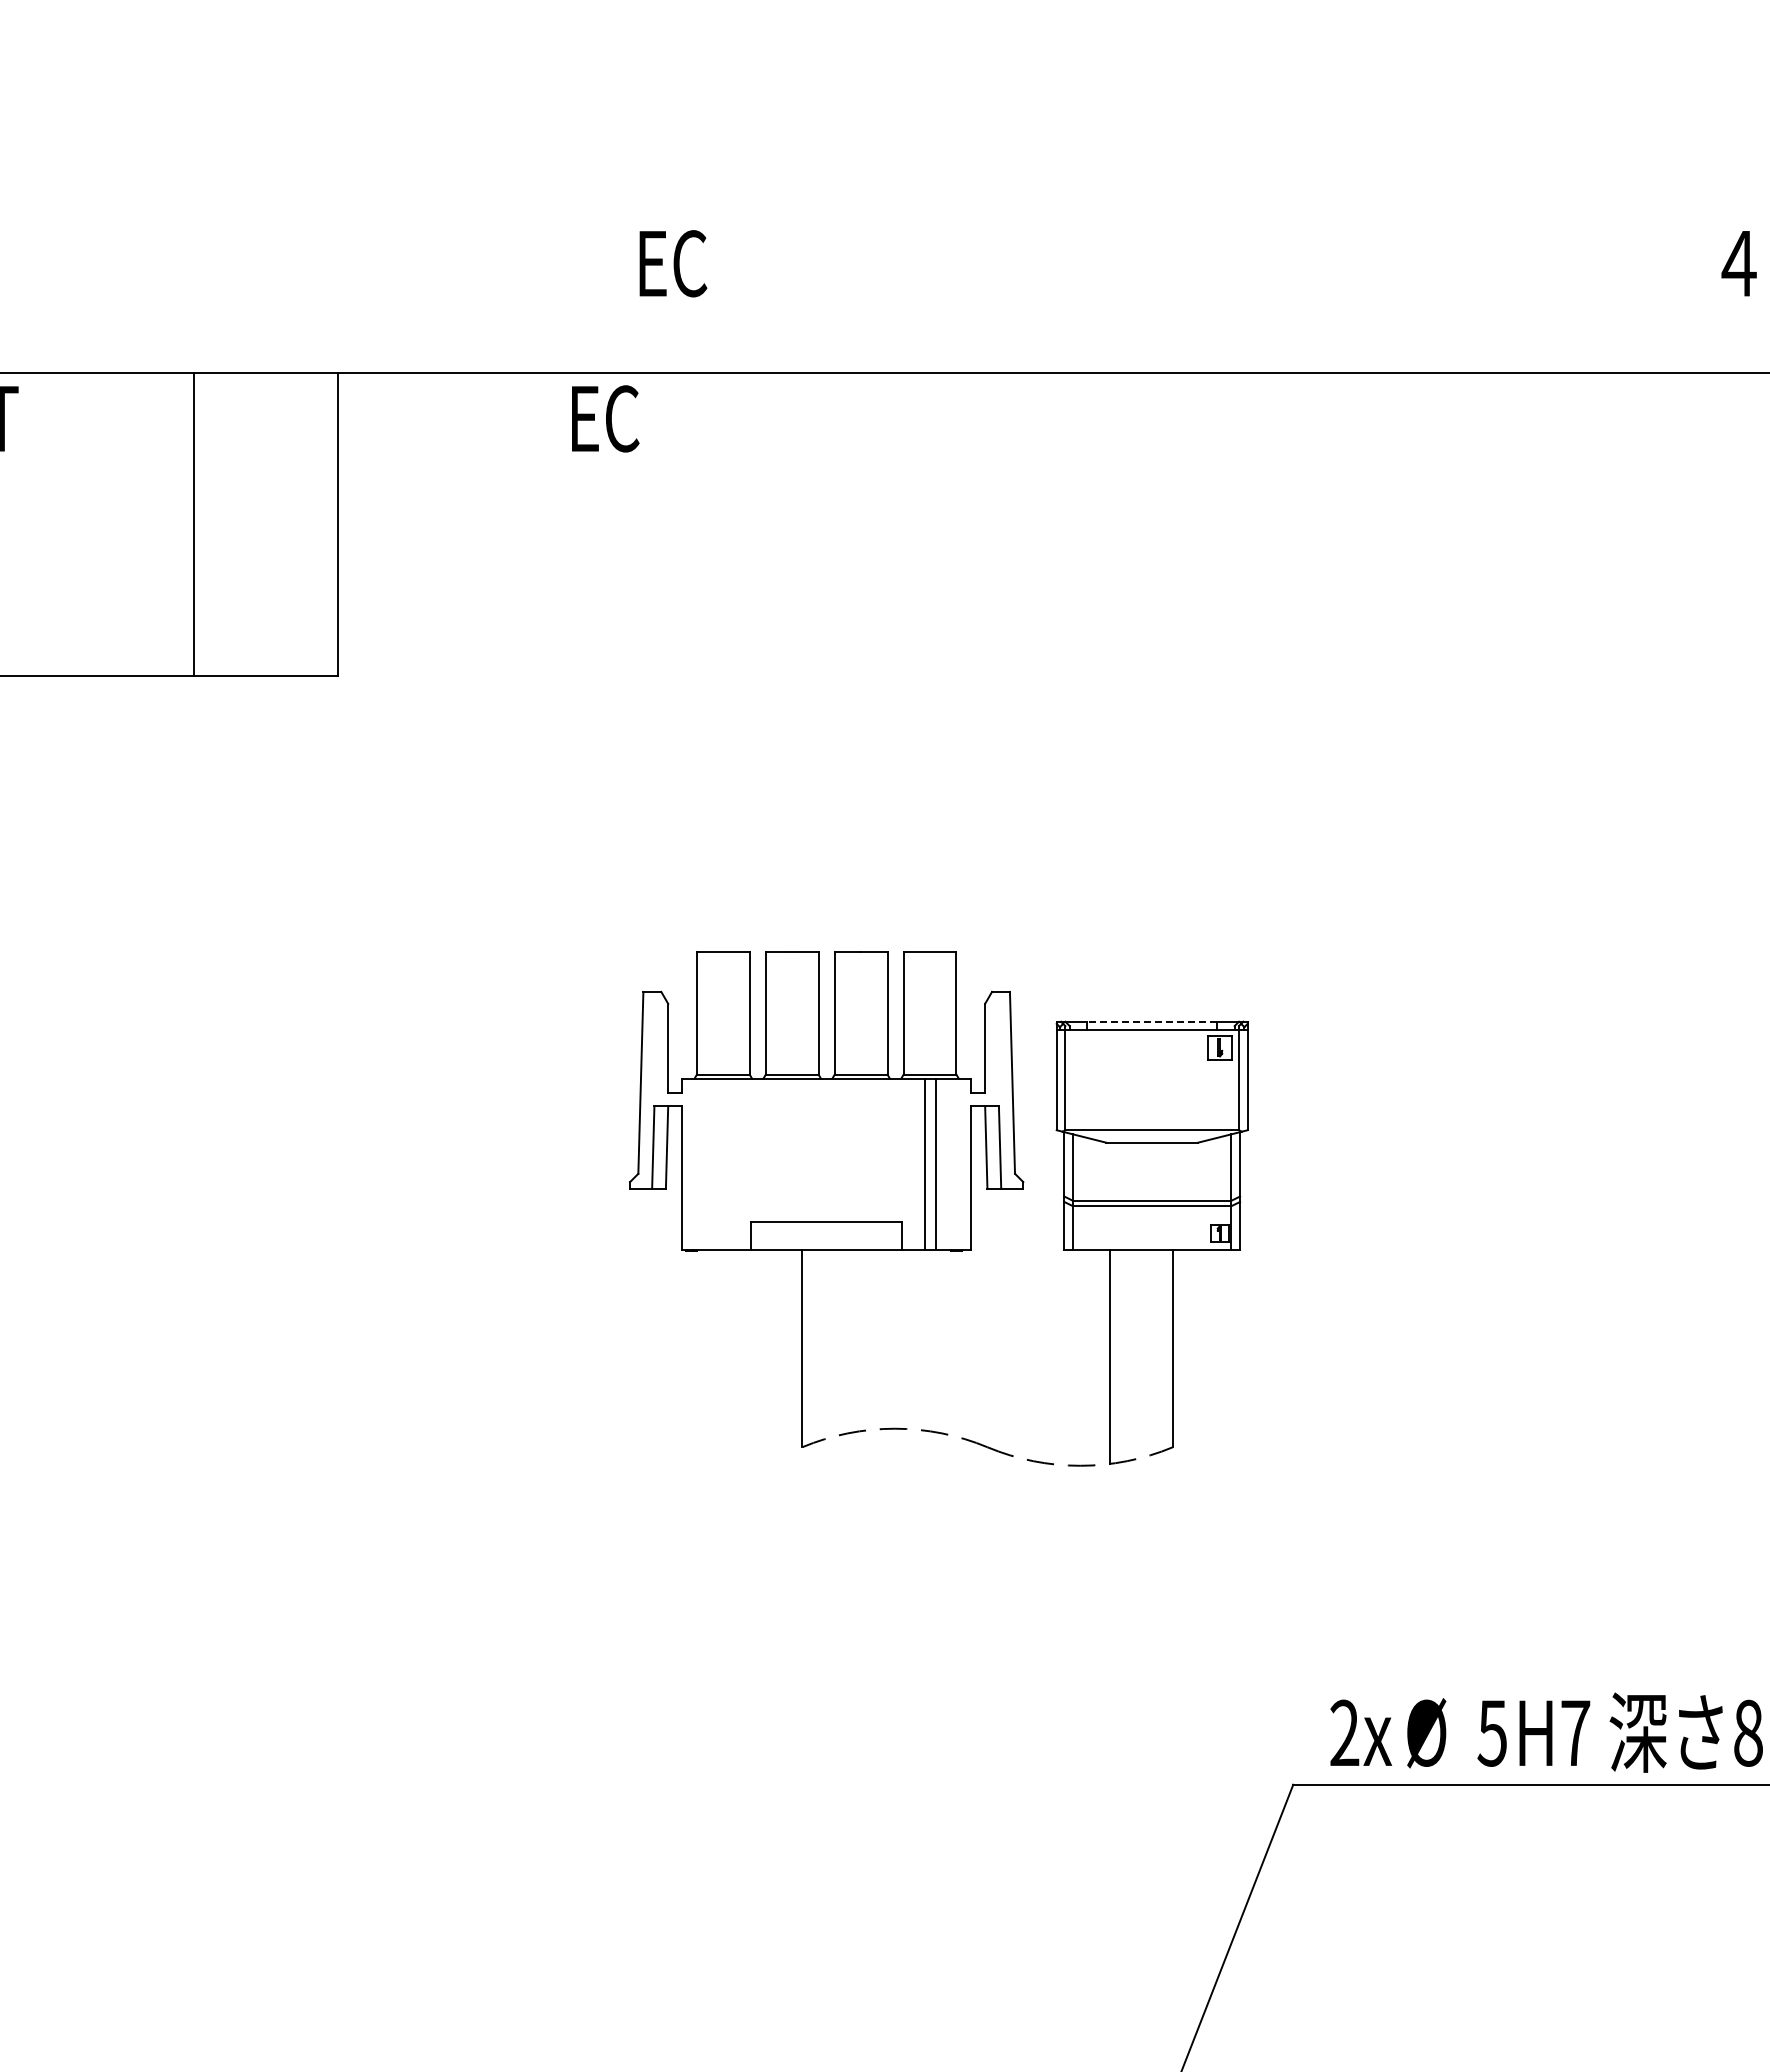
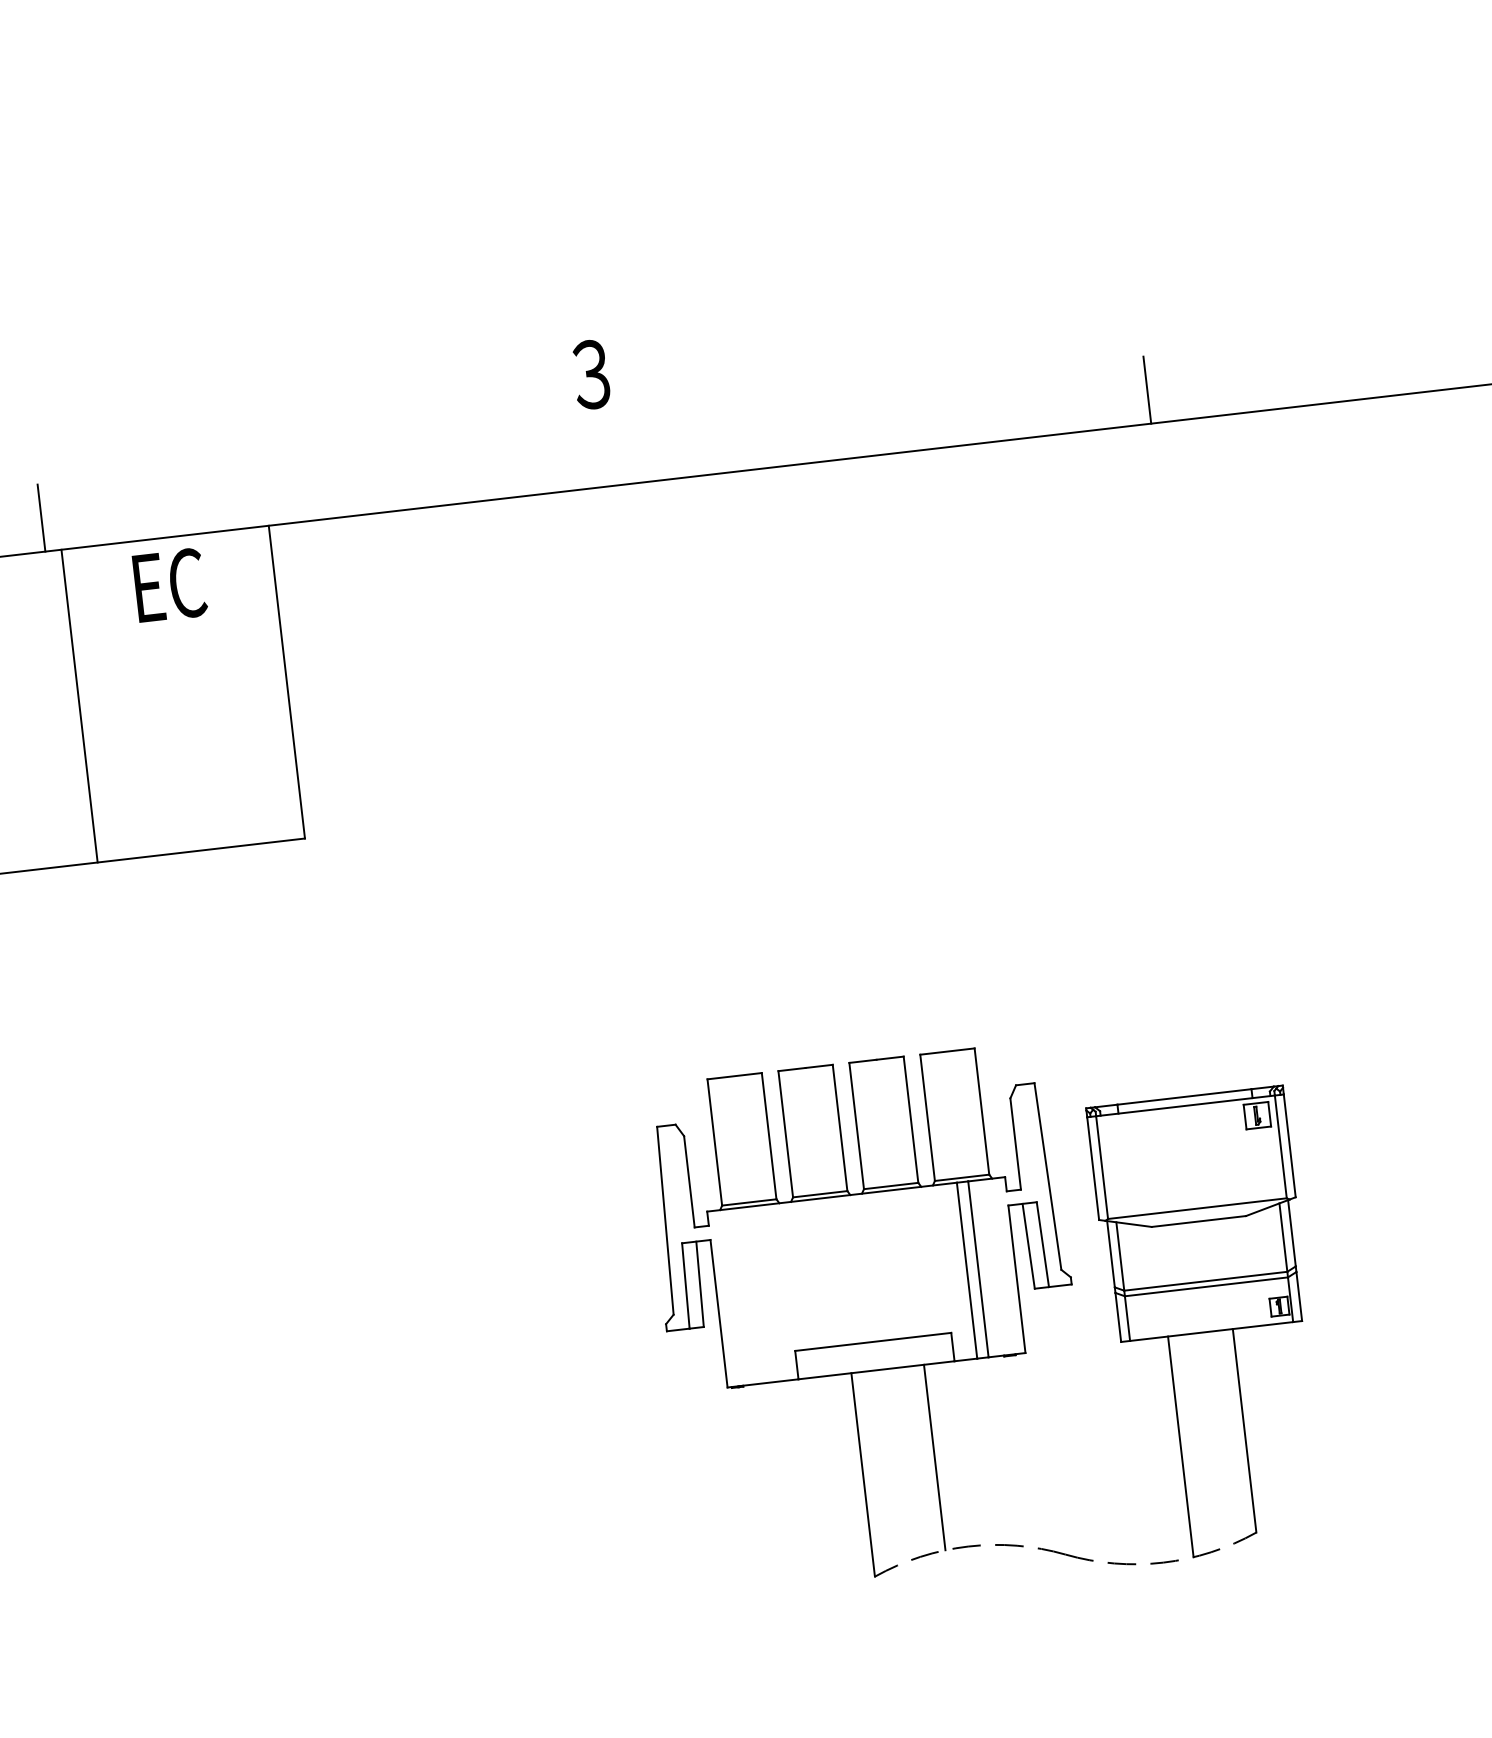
text: (673, 263) -> (601, 373), EC -> ３
line: (120, 339) -> (41, 517), added
line: (1194, 339) -> (1146, 389), added
text: (605, 418) -> (169, 585), moved
line: (194, 524) -> (79, 706), moved
line: (1151, 1021) -> (1183, 1096), dashed -> solid
line: (872, 1339) -> (934, 1457), added

